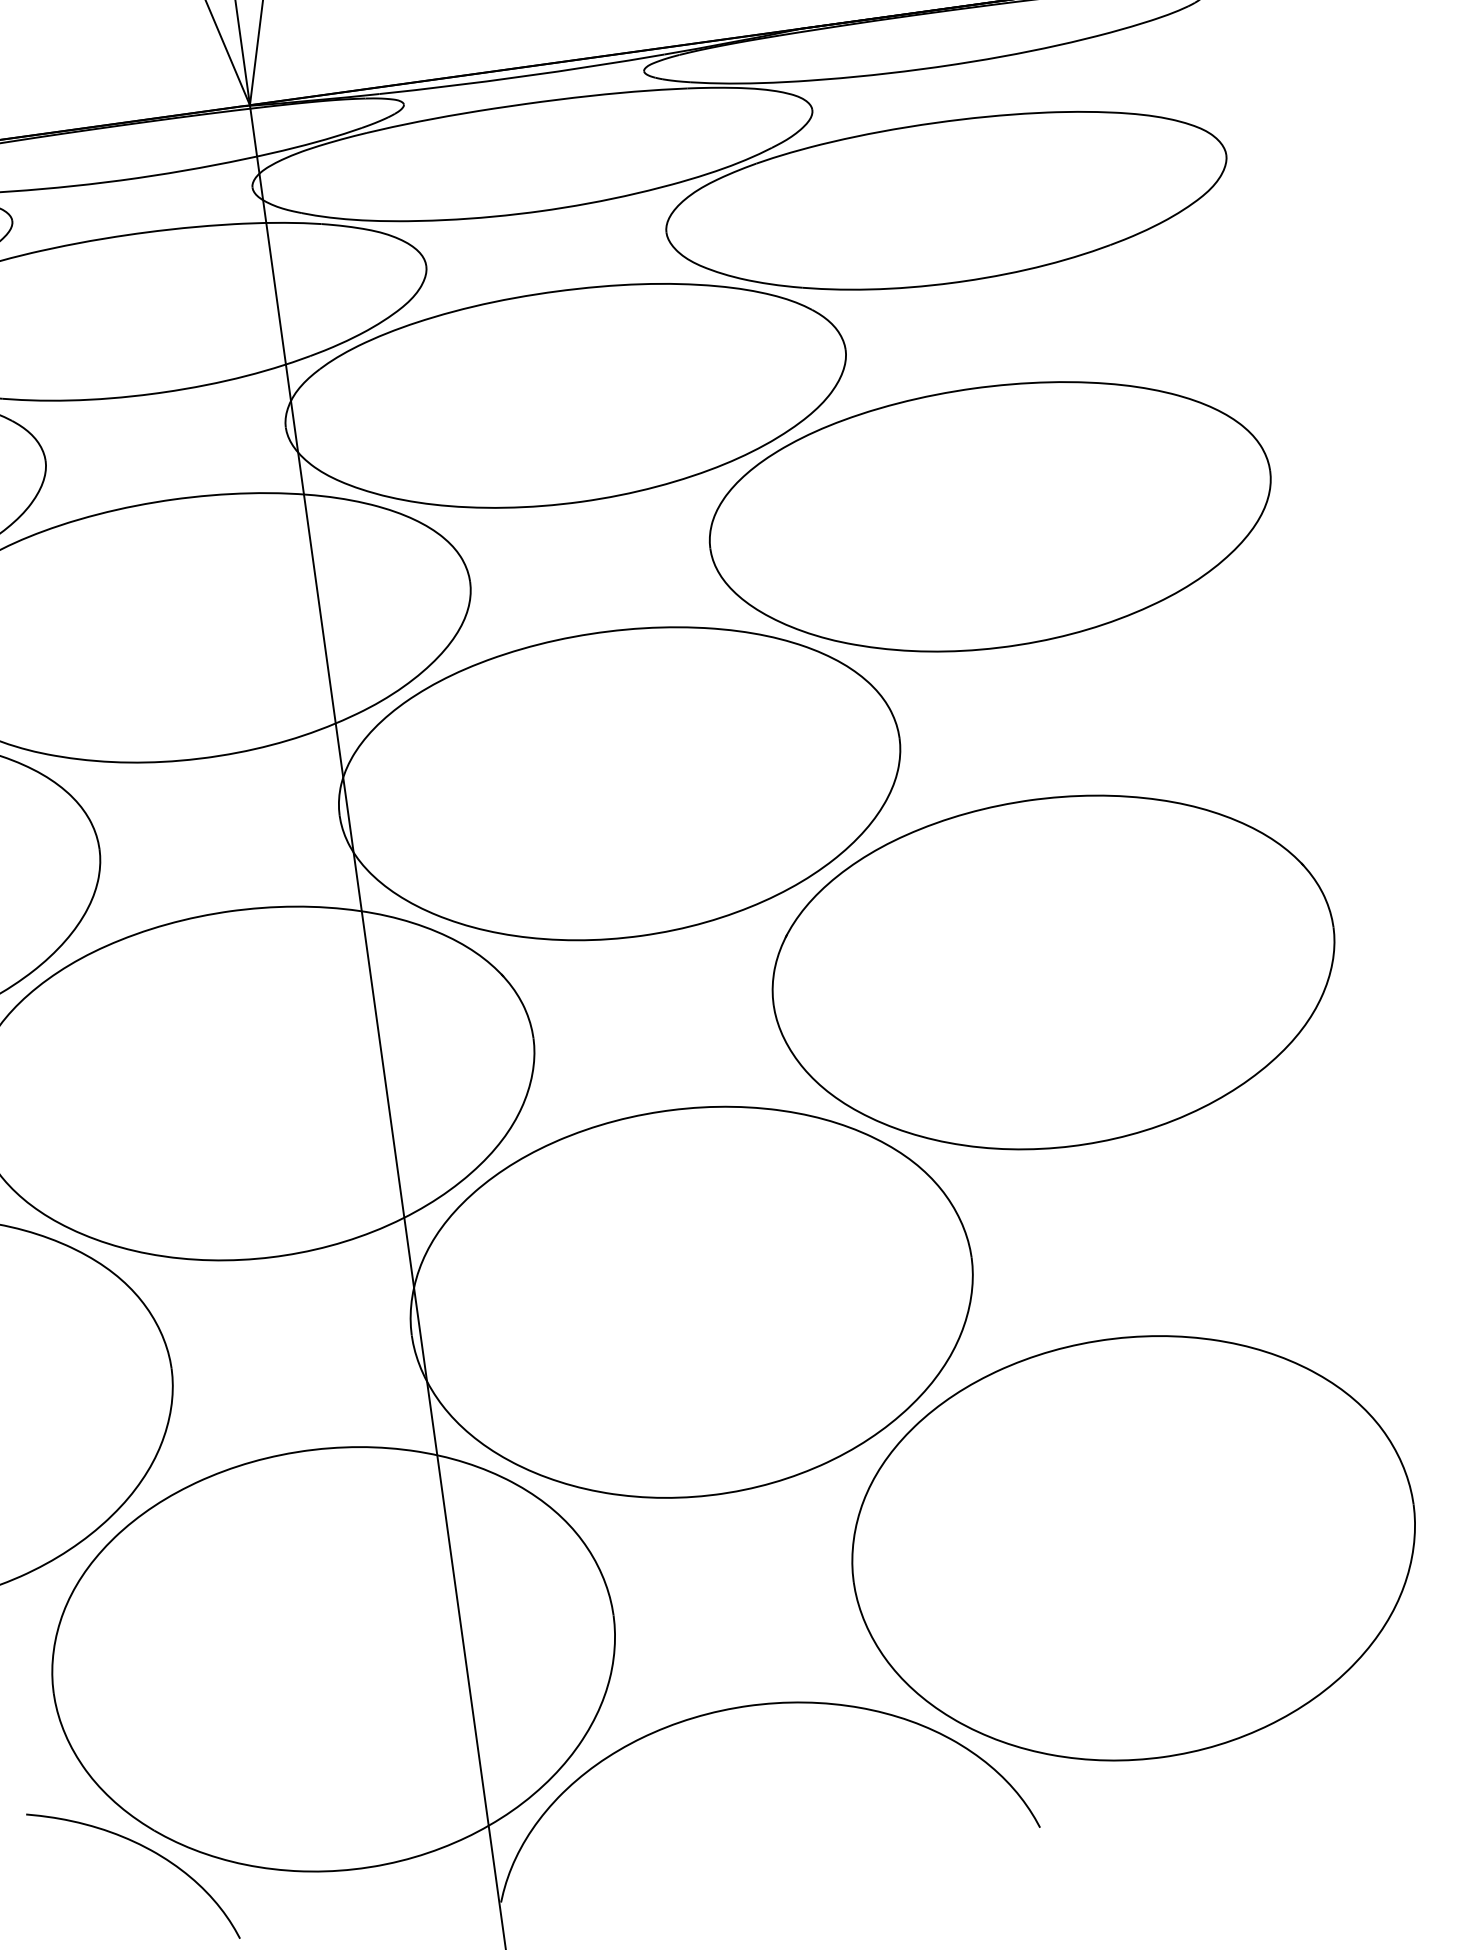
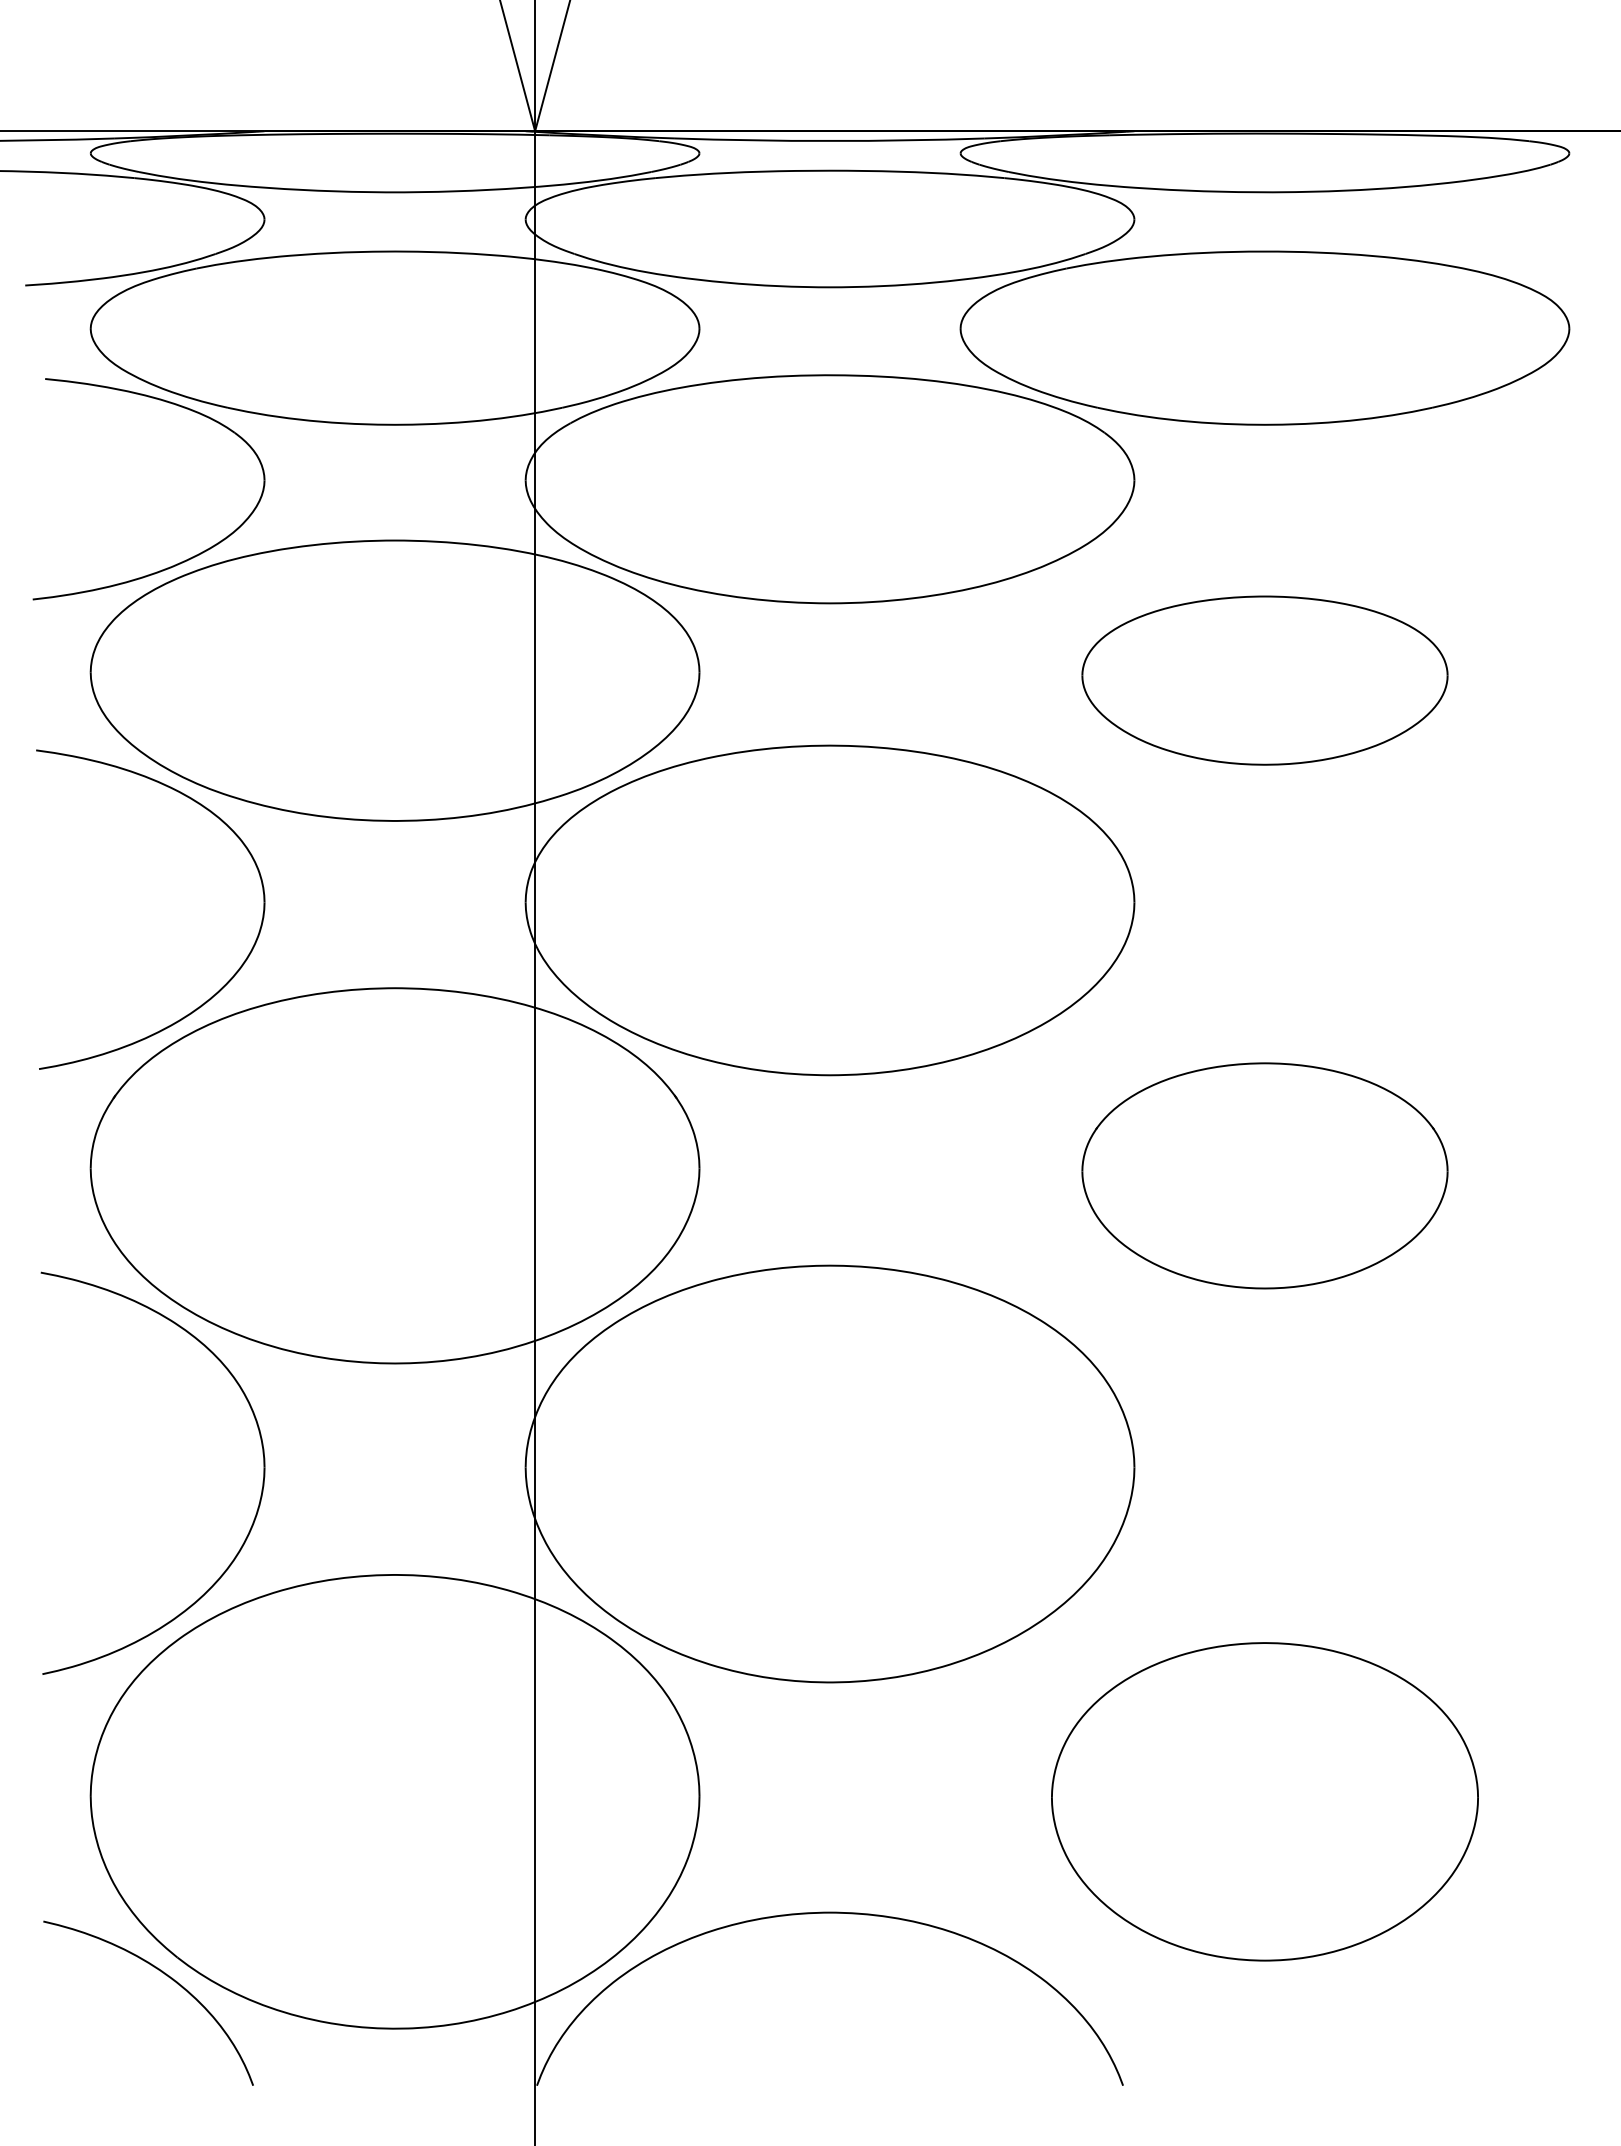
part: (990, 517) -> (1264, 680), size x0.6
part: (1054, 972) -> (1264, 1175), size x0.6
part: (1133, 1548) -> (1264, 1801), size x0.7

